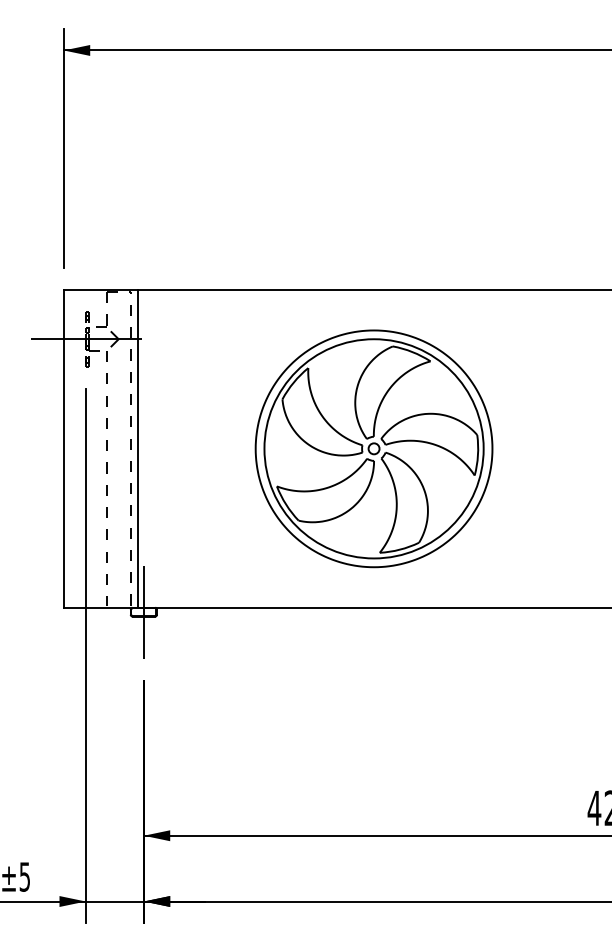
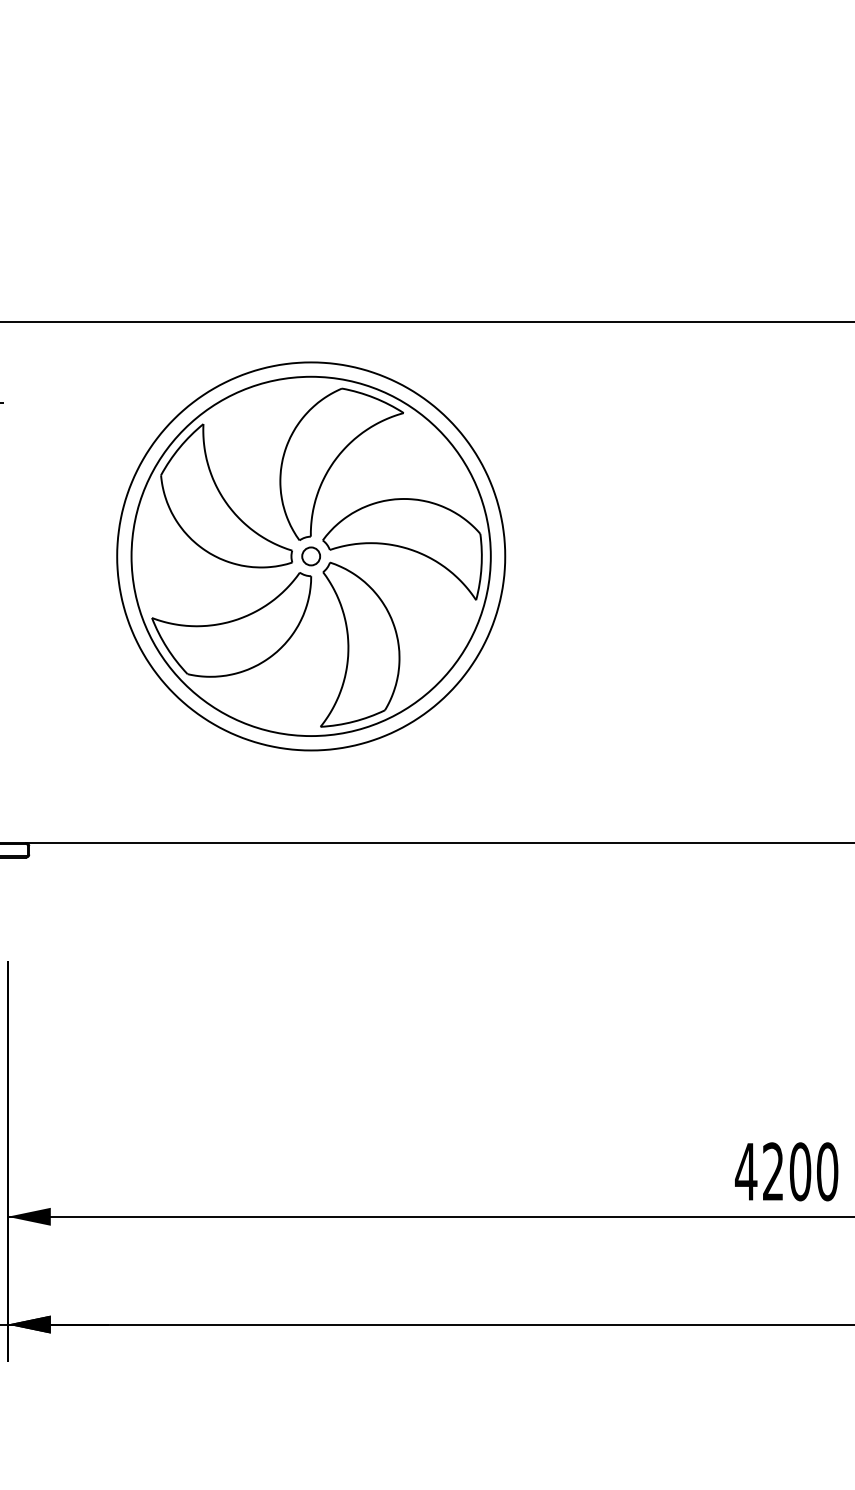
part: (373, 448) -> (310, 555), moved
line: (143, 611) -> (7, 849), removed

